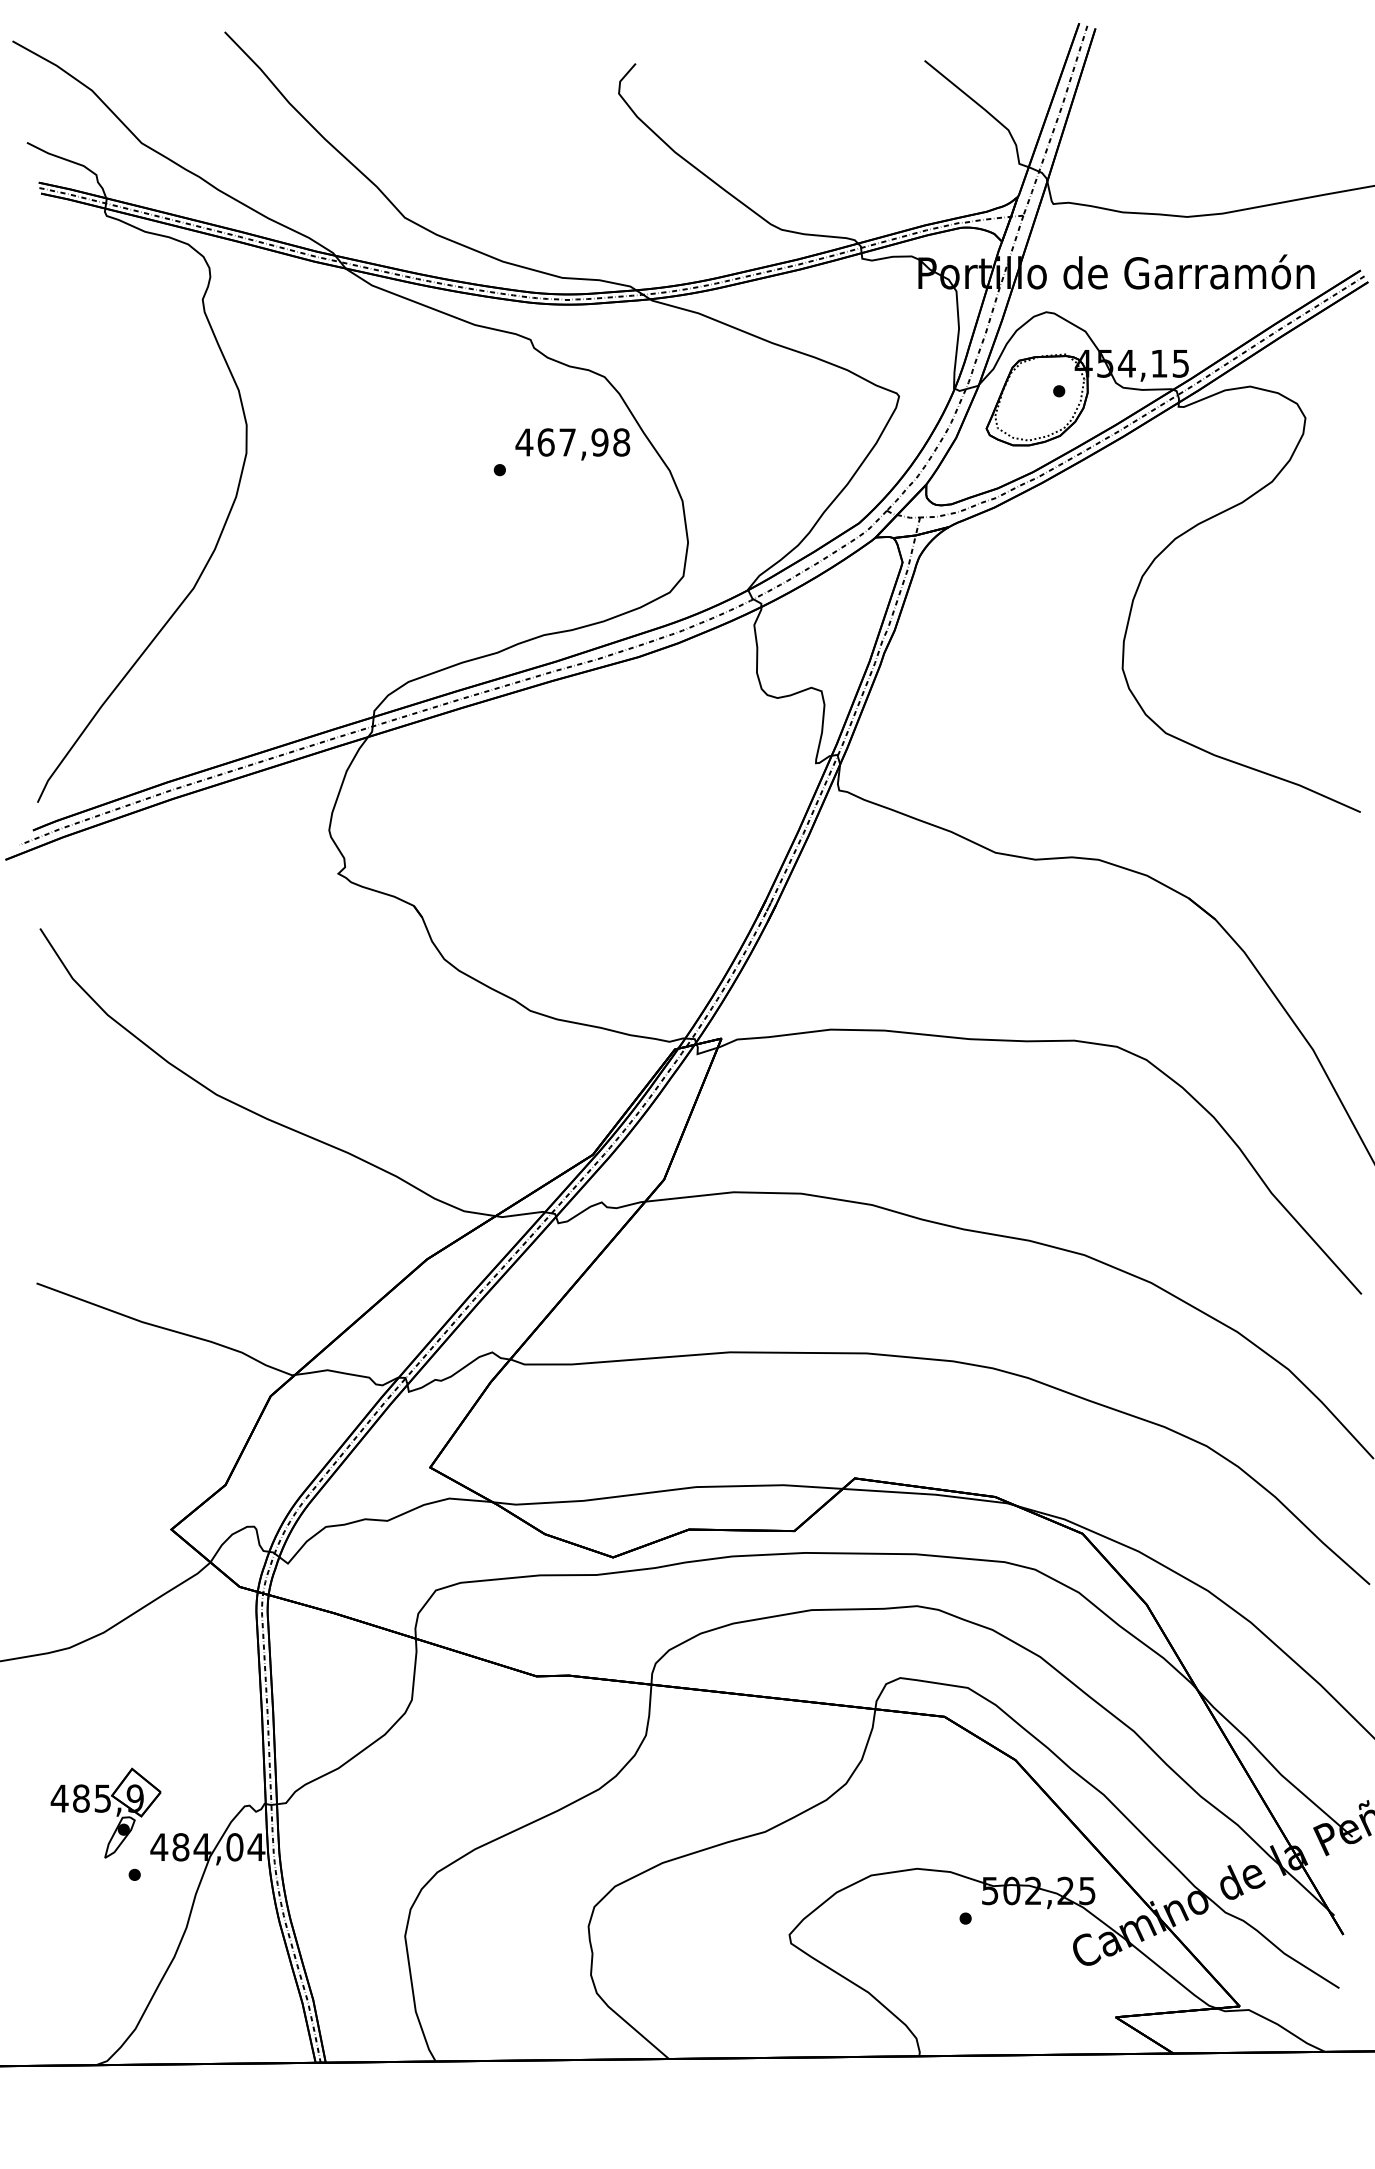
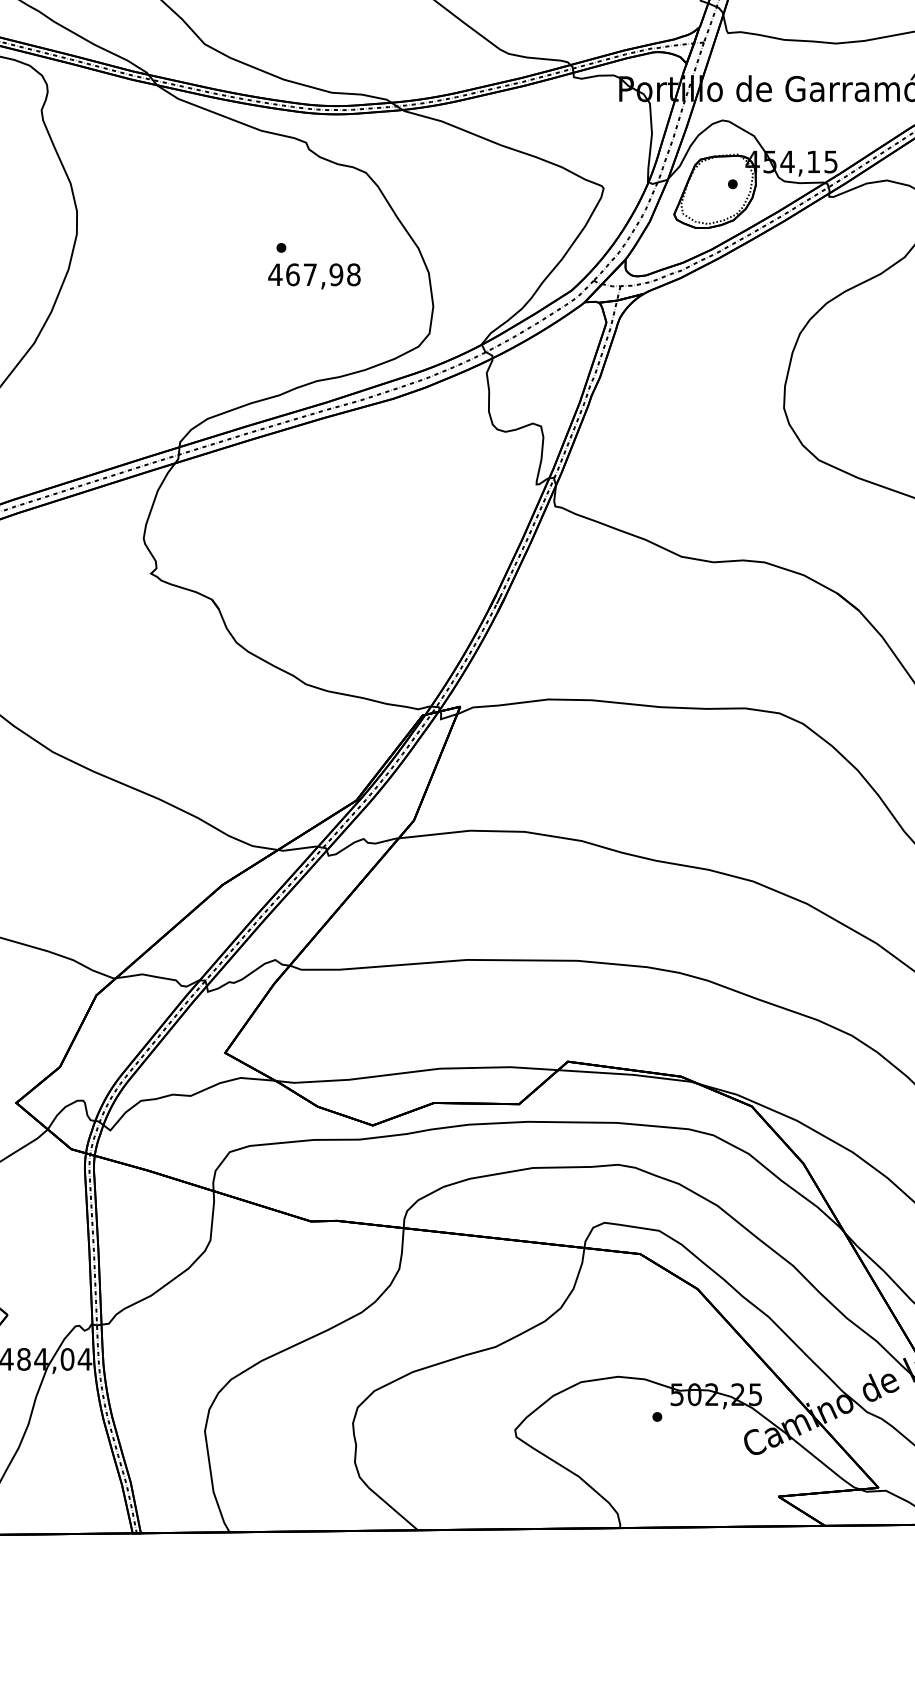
text: (572, 444) -> (314, 276), moved

